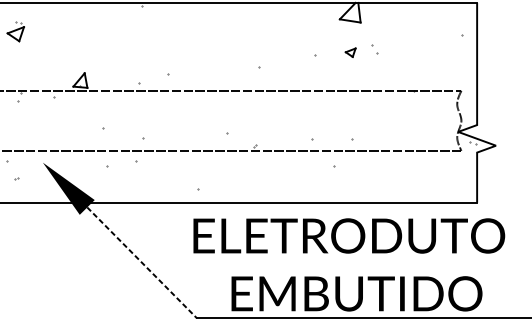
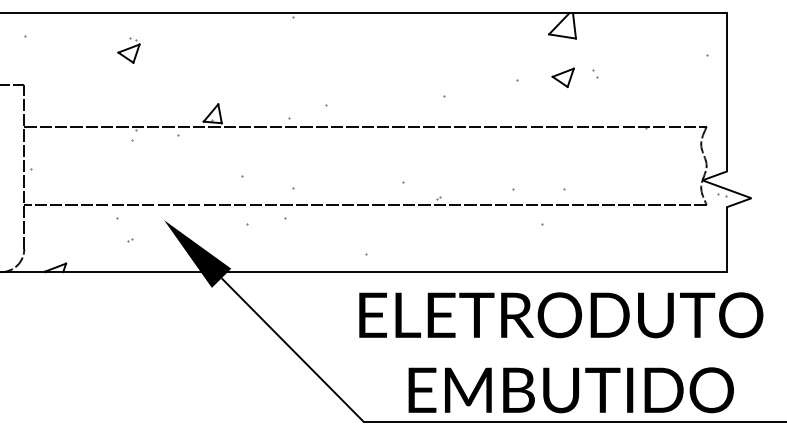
part: (375, 49) -> (595, 73), size x0.62
part: (350, 52) -> (562, 77), size x1.67
line: (142, 263) -> (293, 350), dashed -> solid

